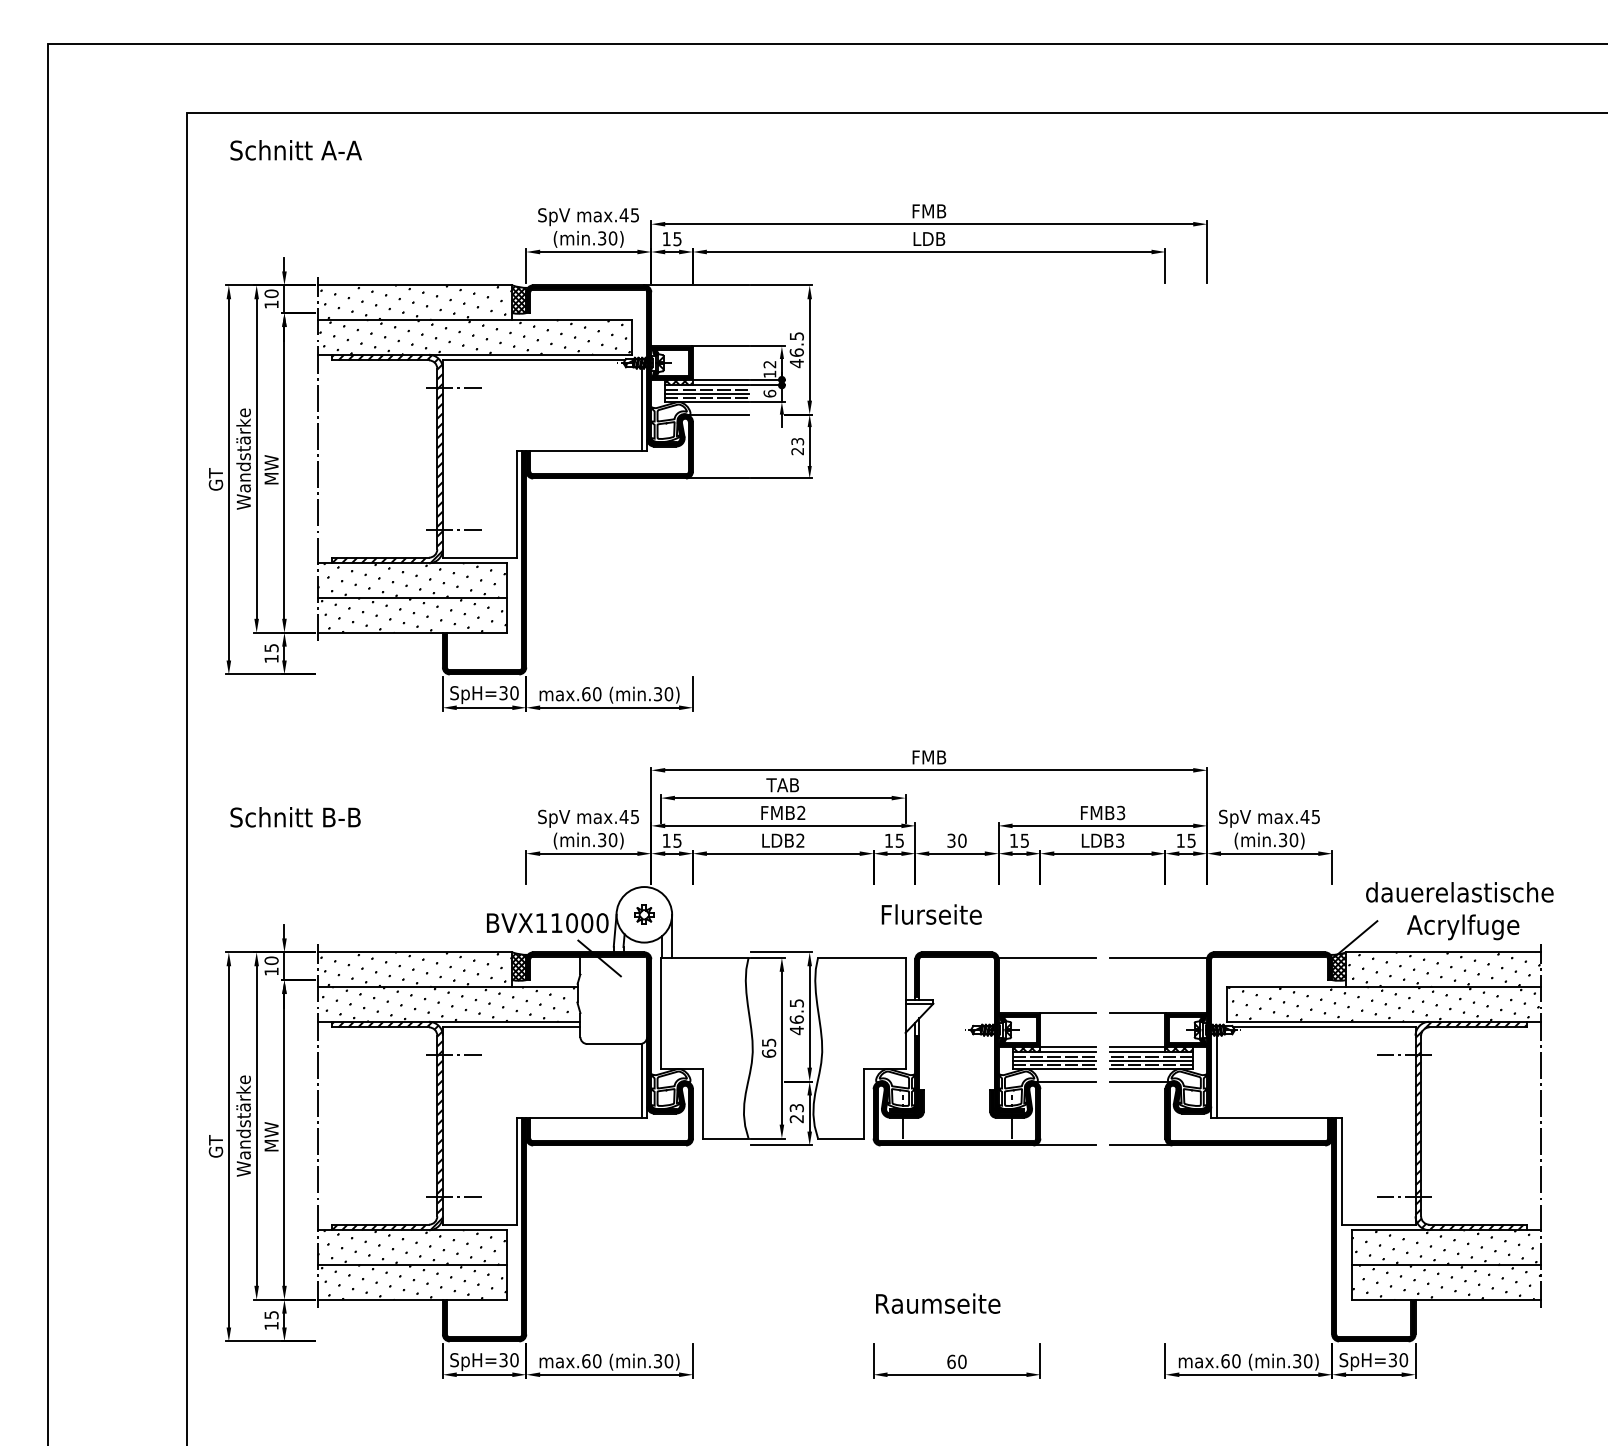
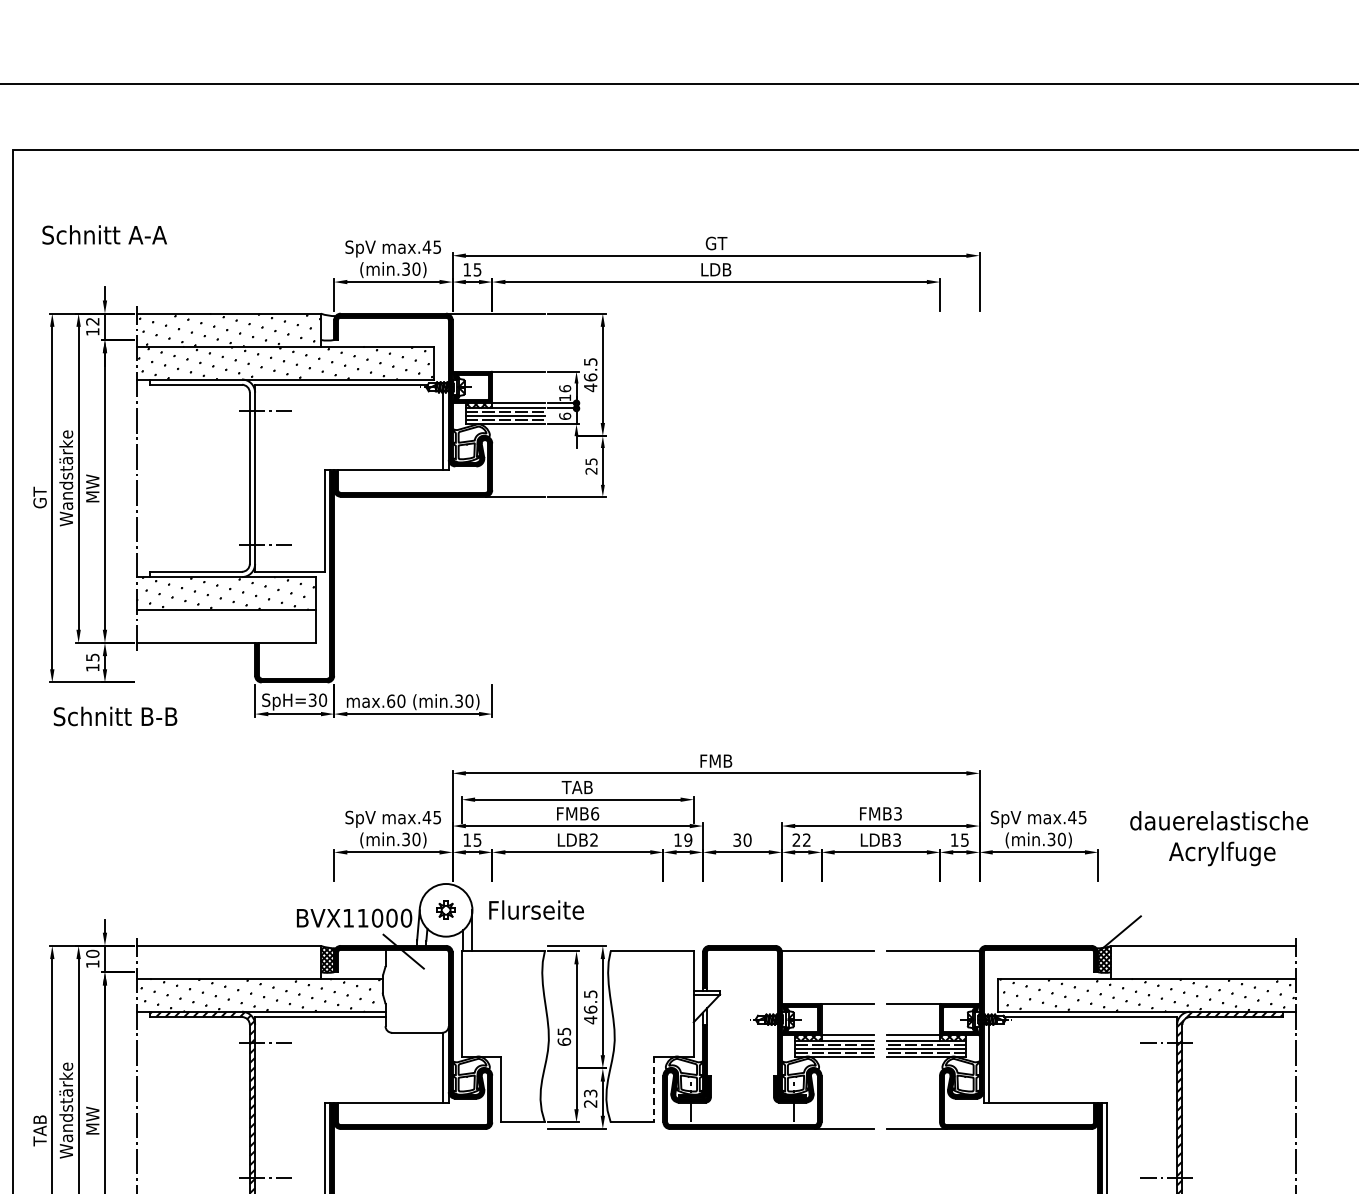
text: (295, 150) -> (104, 235), moved
text: (929, 211) -> (716, 243), FMB -> GT
text: (271, 293) -> (92, 321), 10 -> 12
hatch: (519, 299) -> (327, 327), removed
text: (769, 364) -> (564, 388), 12 -> 16
line: (716, 414) -> (514, 436), removed
text: (797, 441) -> (591, 461), 23 -> 25
hatch: (386, 458) -> (201, 477), removed
hatch: (413, 615) -> (227, 626), removed
text: (801, 812) -> (595, 813), FMB2 -> FMB6
text: (295, 817) -> (115, 716), moved
text: (899, 840) -> (687, 839), 15 -> 19
text: (1019, 840) -> (801, 839), 15 -> 22
text: (1459, 911) -> (1218, 838), moved
text: (931, 914) -> (536, 910), moved
hatch: (416, 969) -> (230, 962), removed
hatch: (1444, 969) -> (1204, 962), removed
line: (1063, 1081) -> (843, 1068), removed
line: (1141, 1081) -> (917, 1068), removed
line: (863, 1103) -> (653, 1089), solid -> dashed
text: (215, 1147) -> (39, 1130), GT -> TAB

